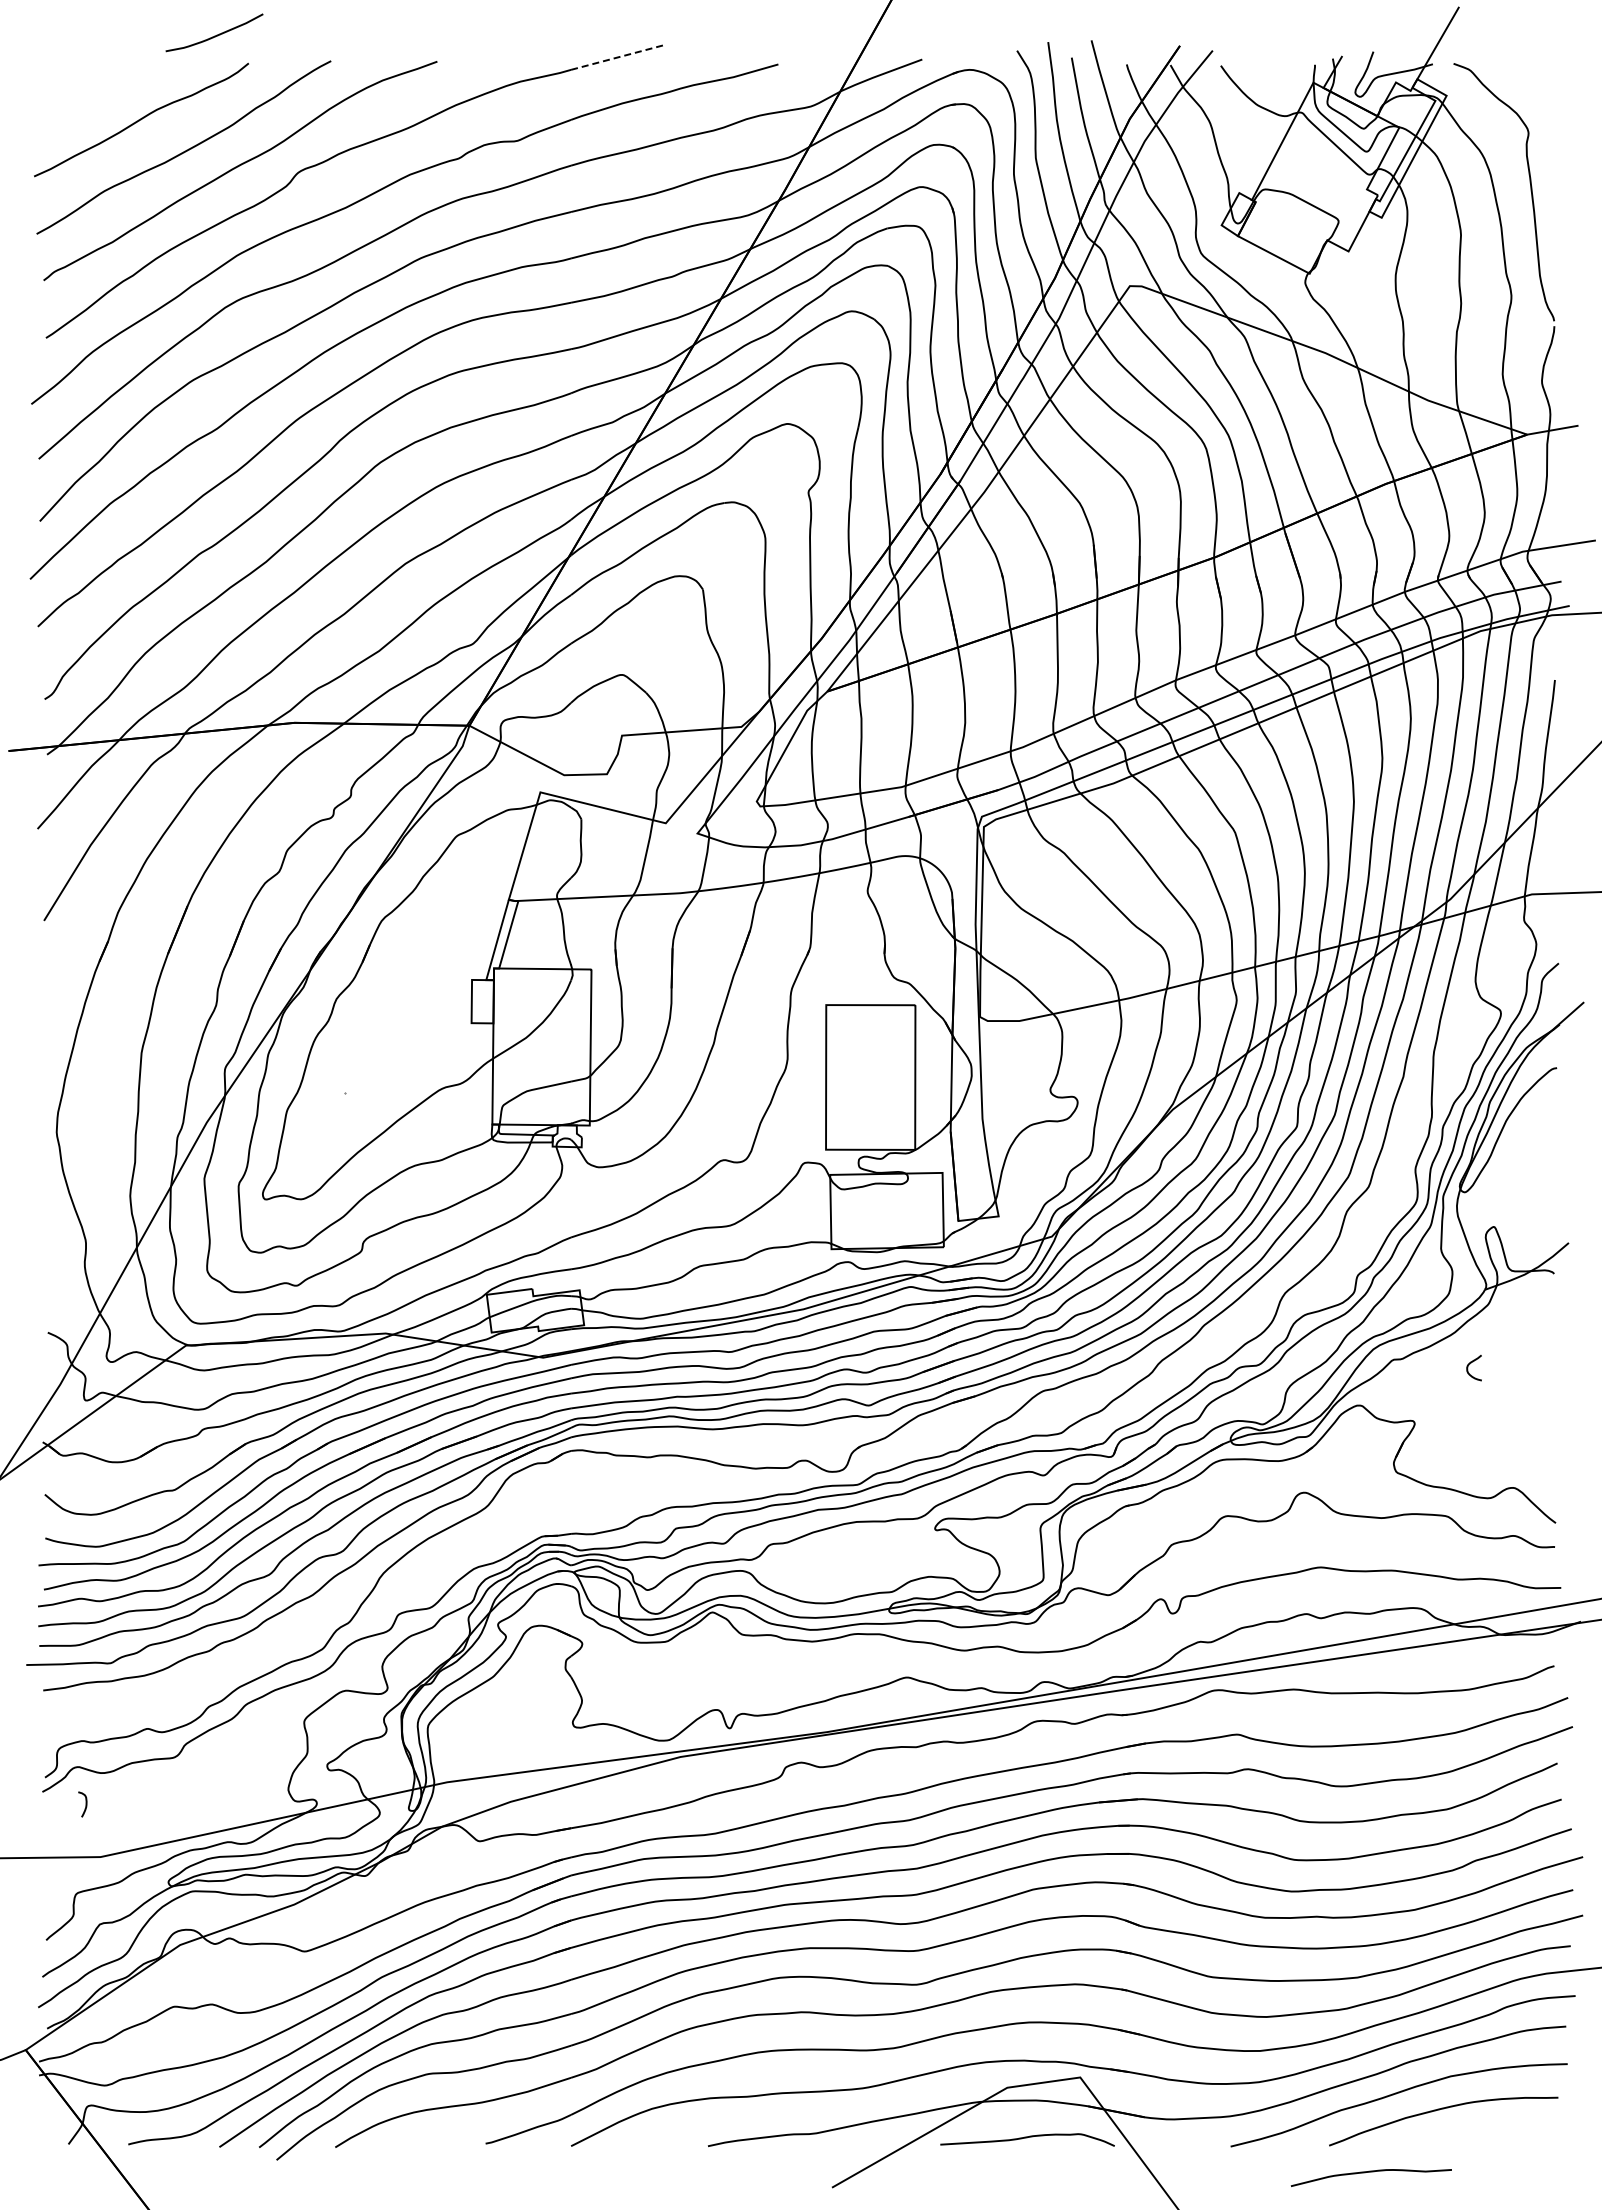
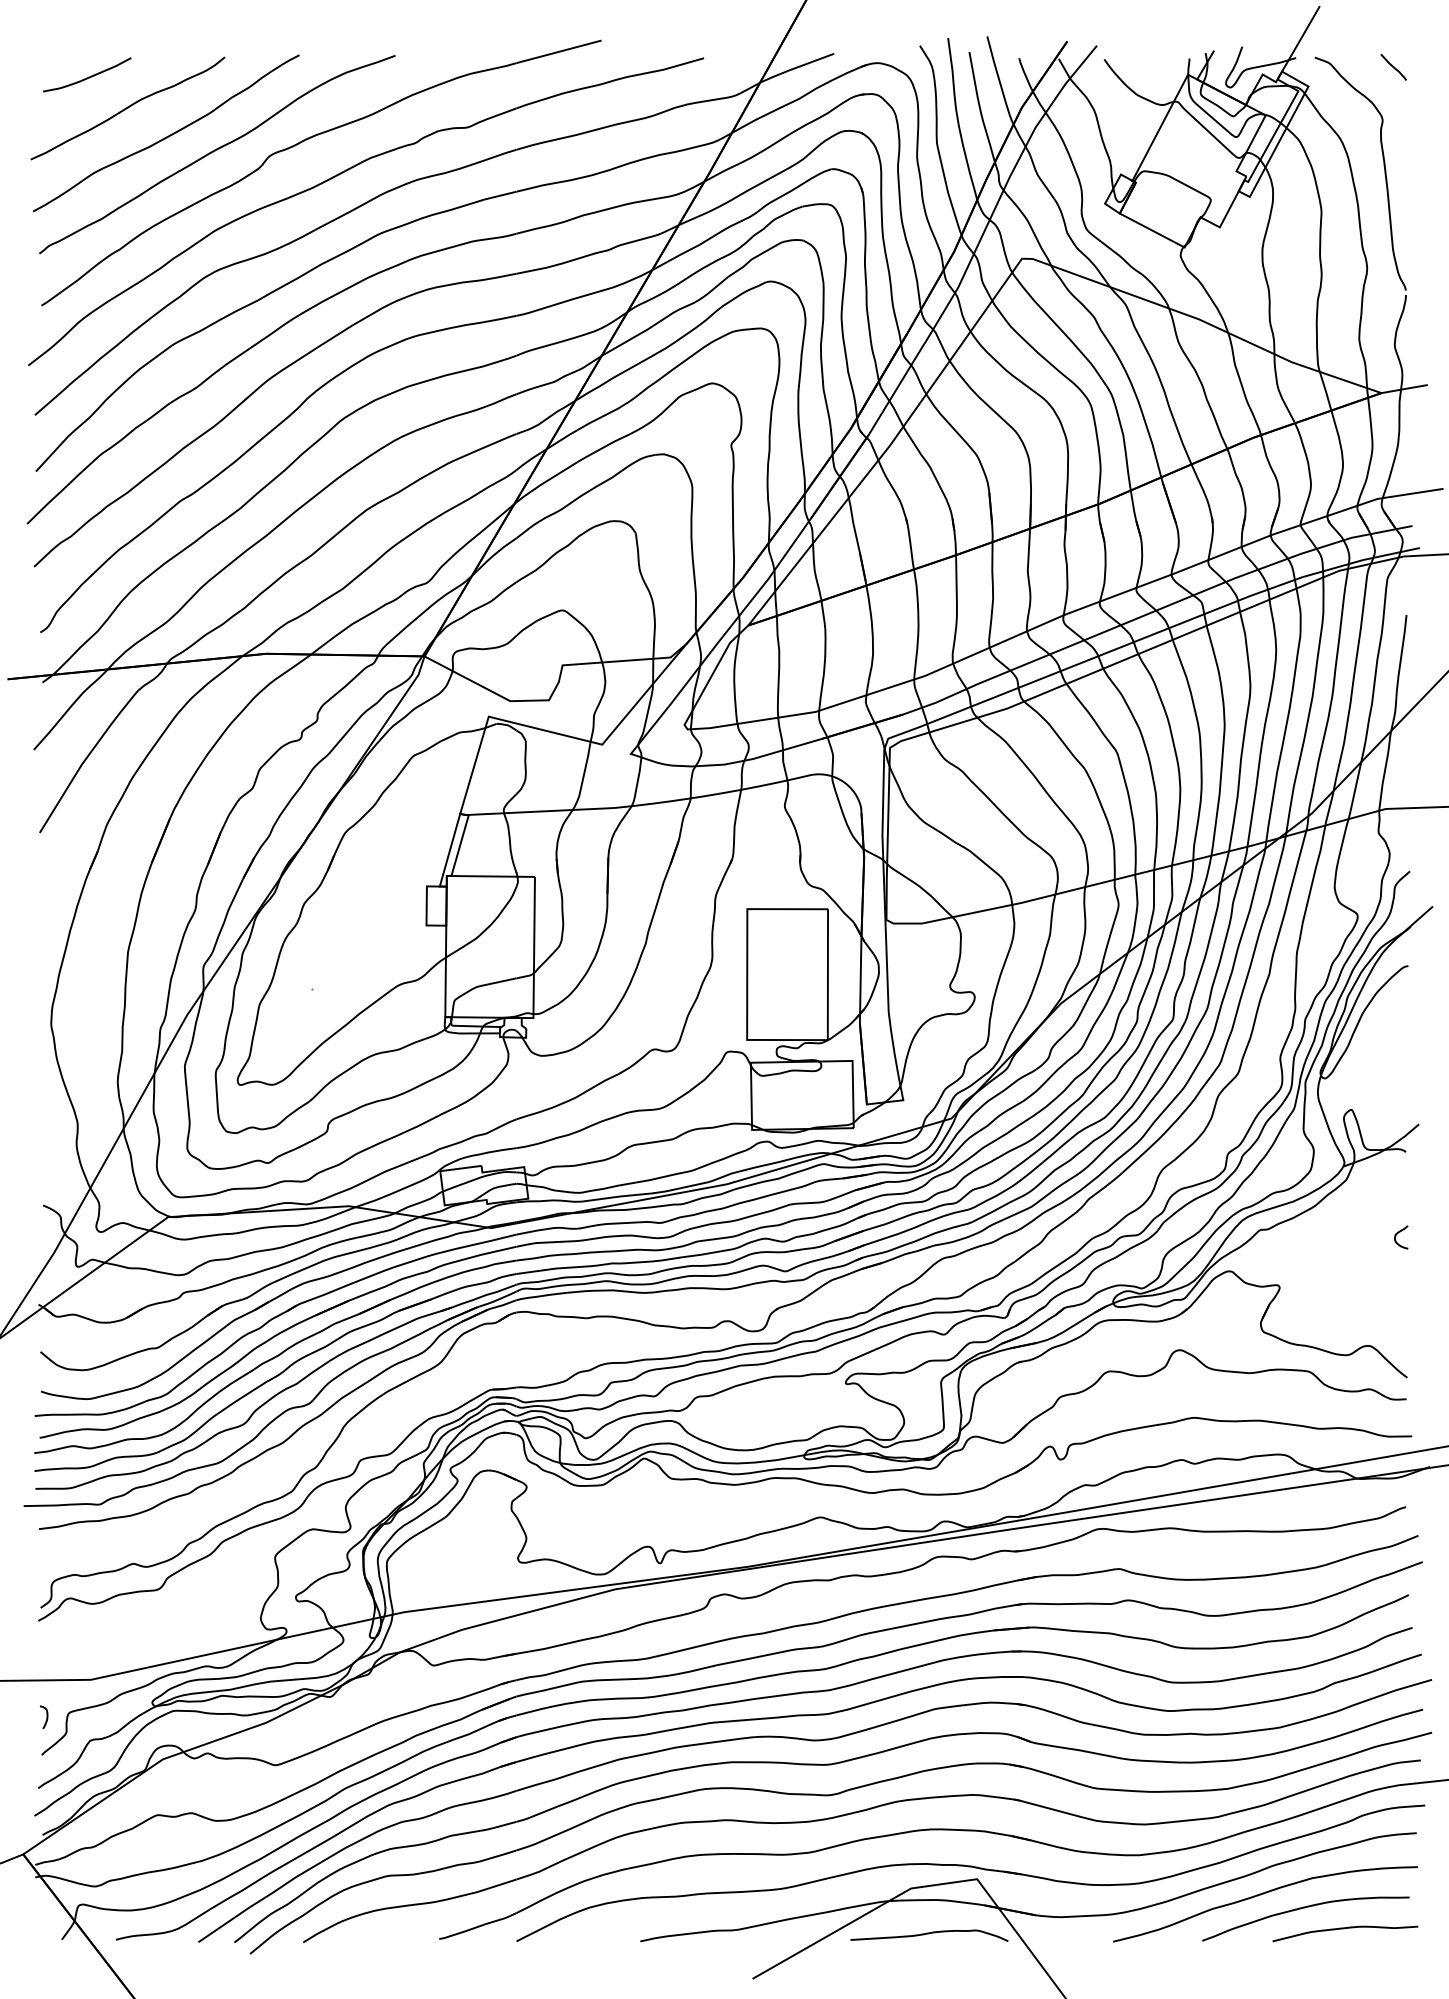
curve: (216, 34) -> (89, 76), moved
line: (618, 57) -> (559, 51), dashed -> solid
curve: (1540, 74) -> (1393, 67), added
curve: (1470, 1364) -> (1397, 1234), moved
curve: (85, 1804) -> (46, 1717), moved
curve: (1370, 2172) -> (1344, 1928), moved

